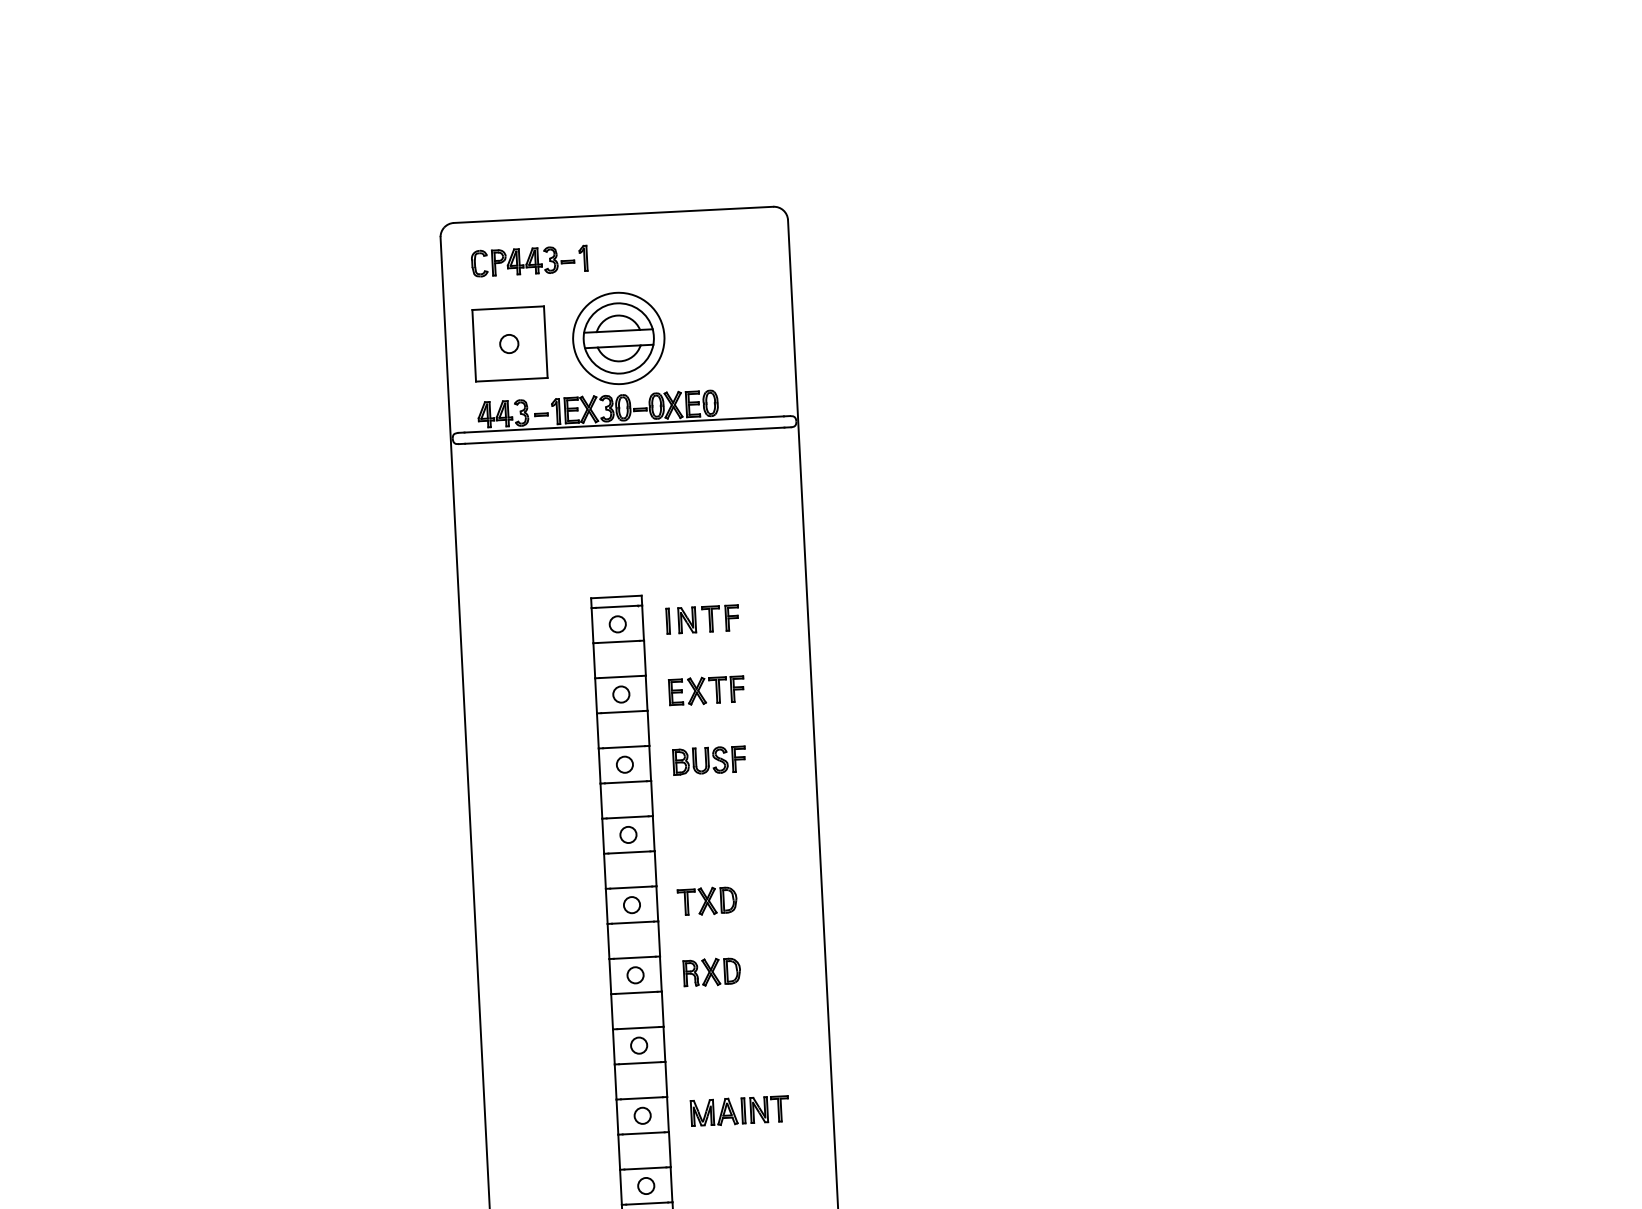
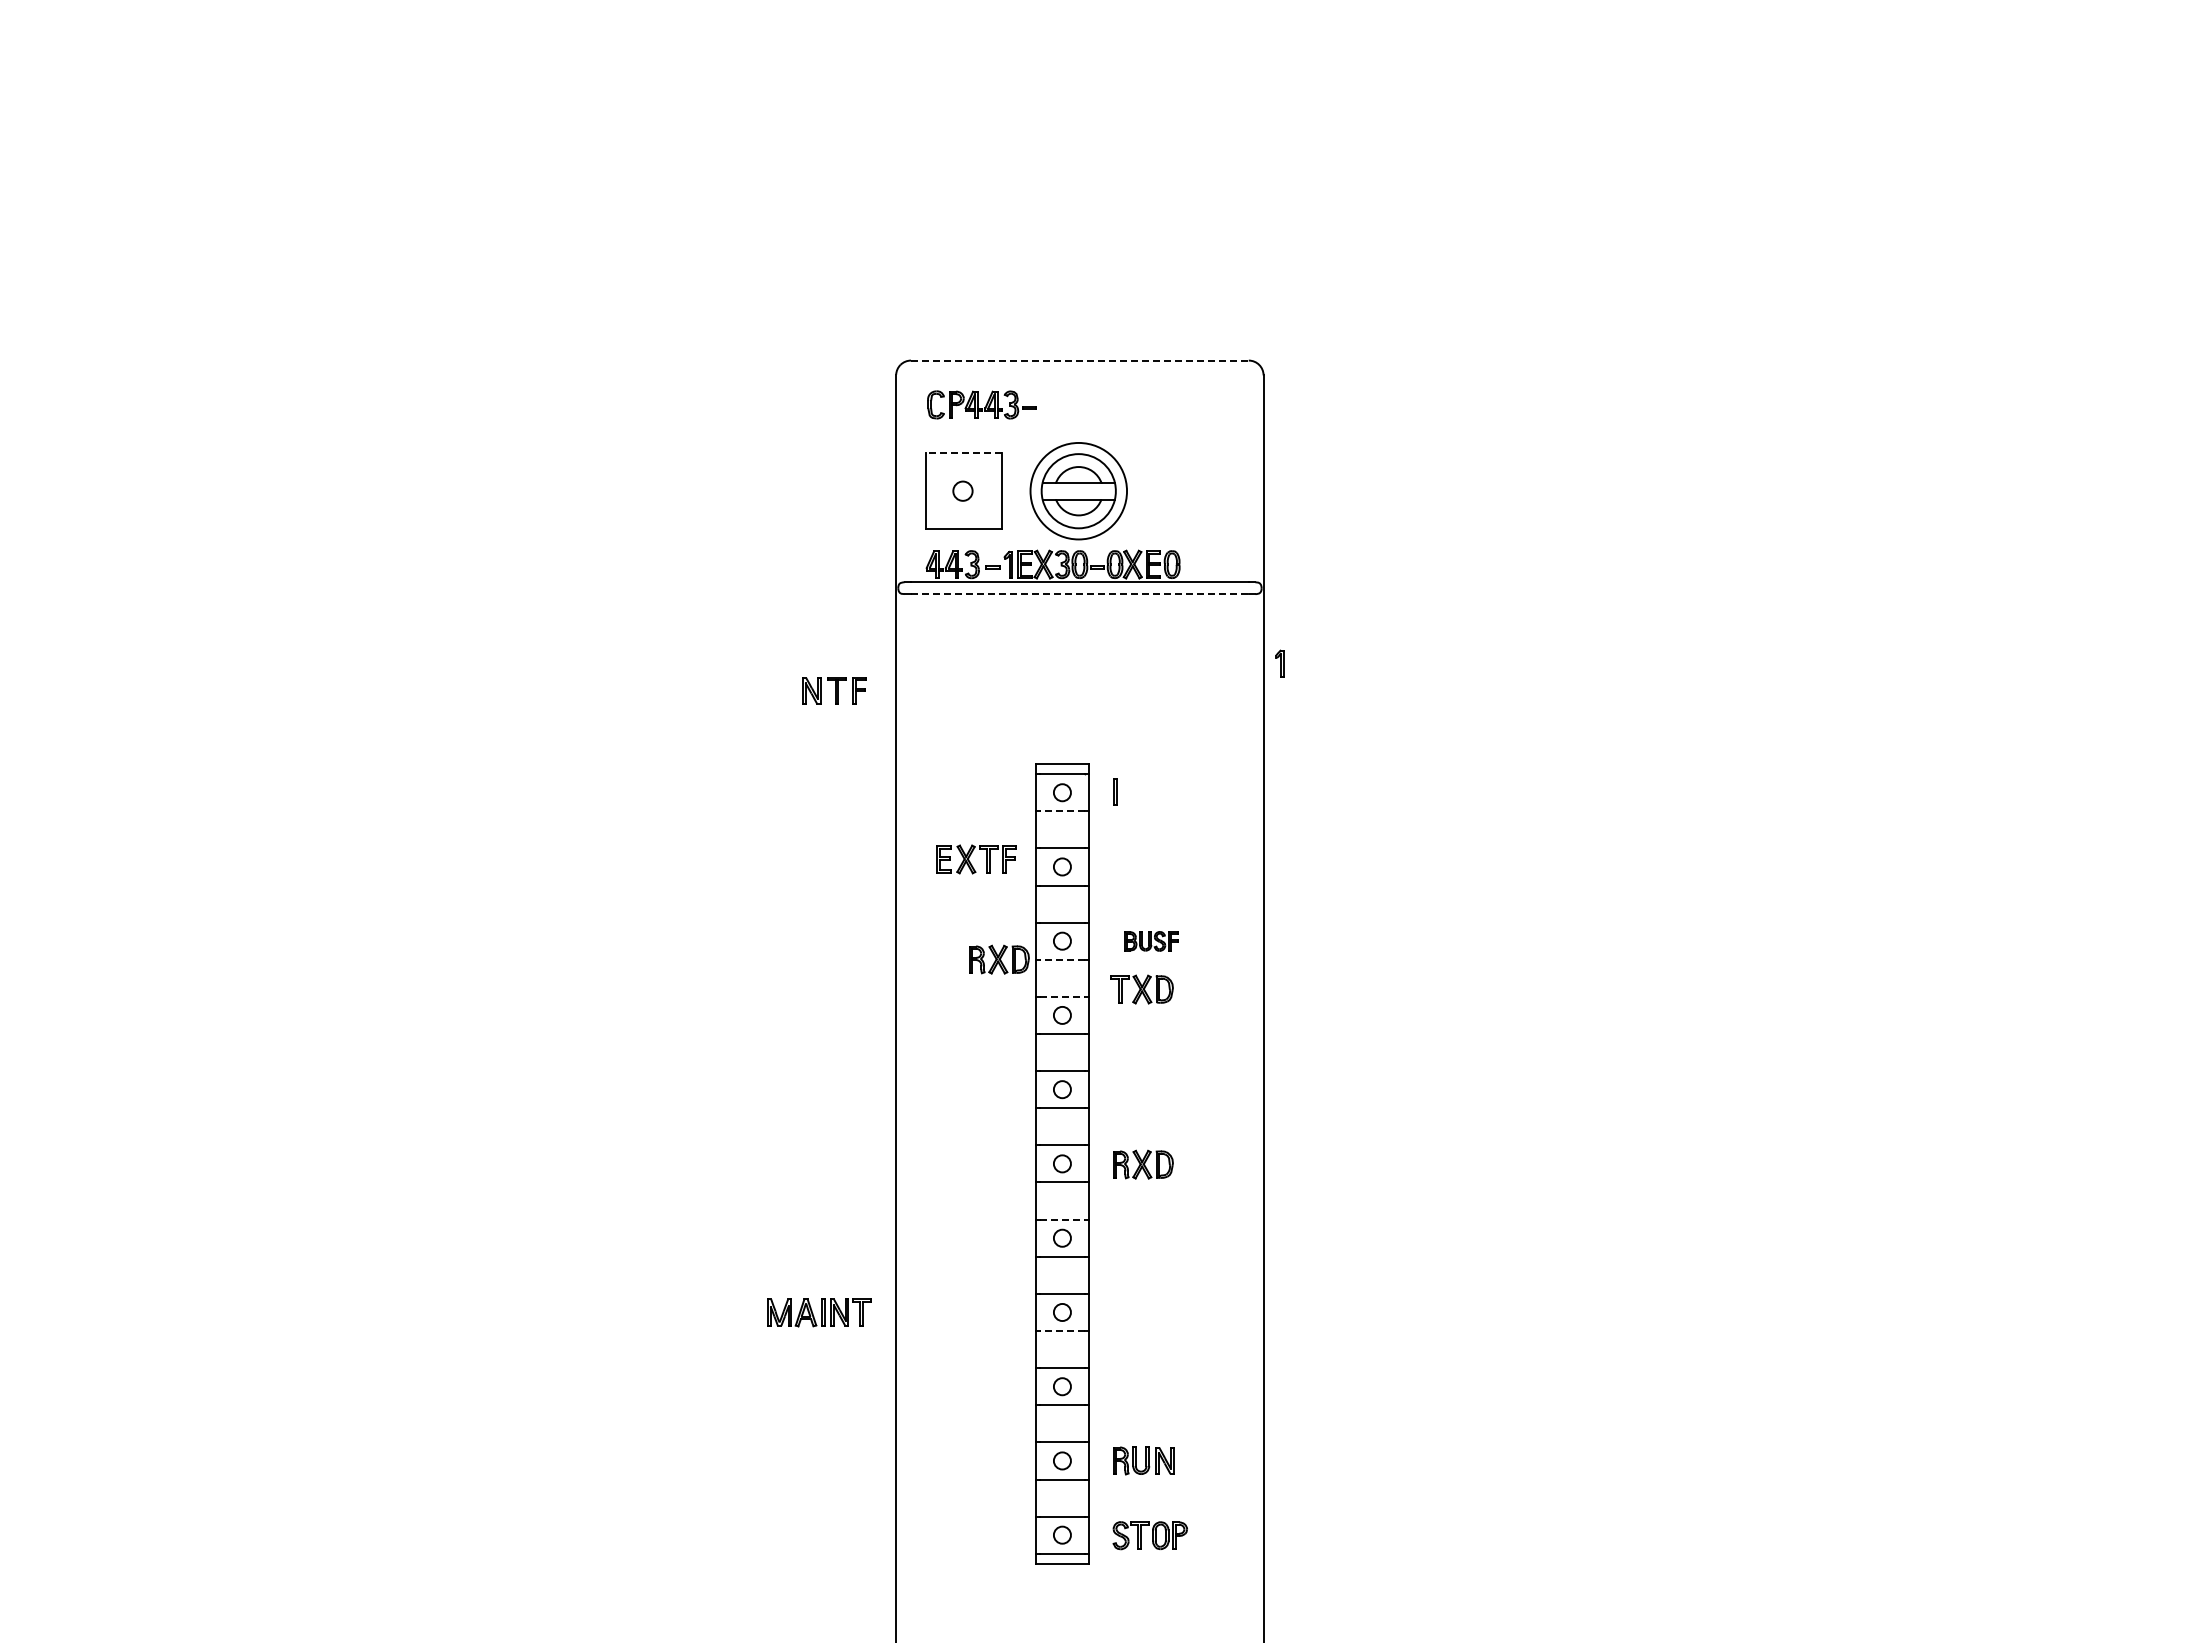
line: (613, 214) -> (1079, 360), solid -> dashed
part: (583, 258) -> (1279, 663), moved
line: (507, 308) -> (963, 453), solid -> dashed
line: (624, 436) -> (1079, 594), solid -> dashed
part: (708, 618) -> (834, 690), moved
line: (618, 642) -> (1062, 811), solid -> dashed
part: (700, 692) -> (970, 861), moved
part: (709, 760) -> (1151, 941), size x0.7
line: (625, 782) -> (1062, 959), solid -> dashed
part: (566, 785) -> (999, 959), added
line: (628, 816) -> (1063, 996), solid -> dashed
part: (706, 901) -> (1141, 989), moved
line: (639, 1027) -> (1063, 1219), solid -> dashed
part: (740, 1110) -> (819, 1312), moved
line: (643, 1133) -> (1062, 1331), solid -> dashed

